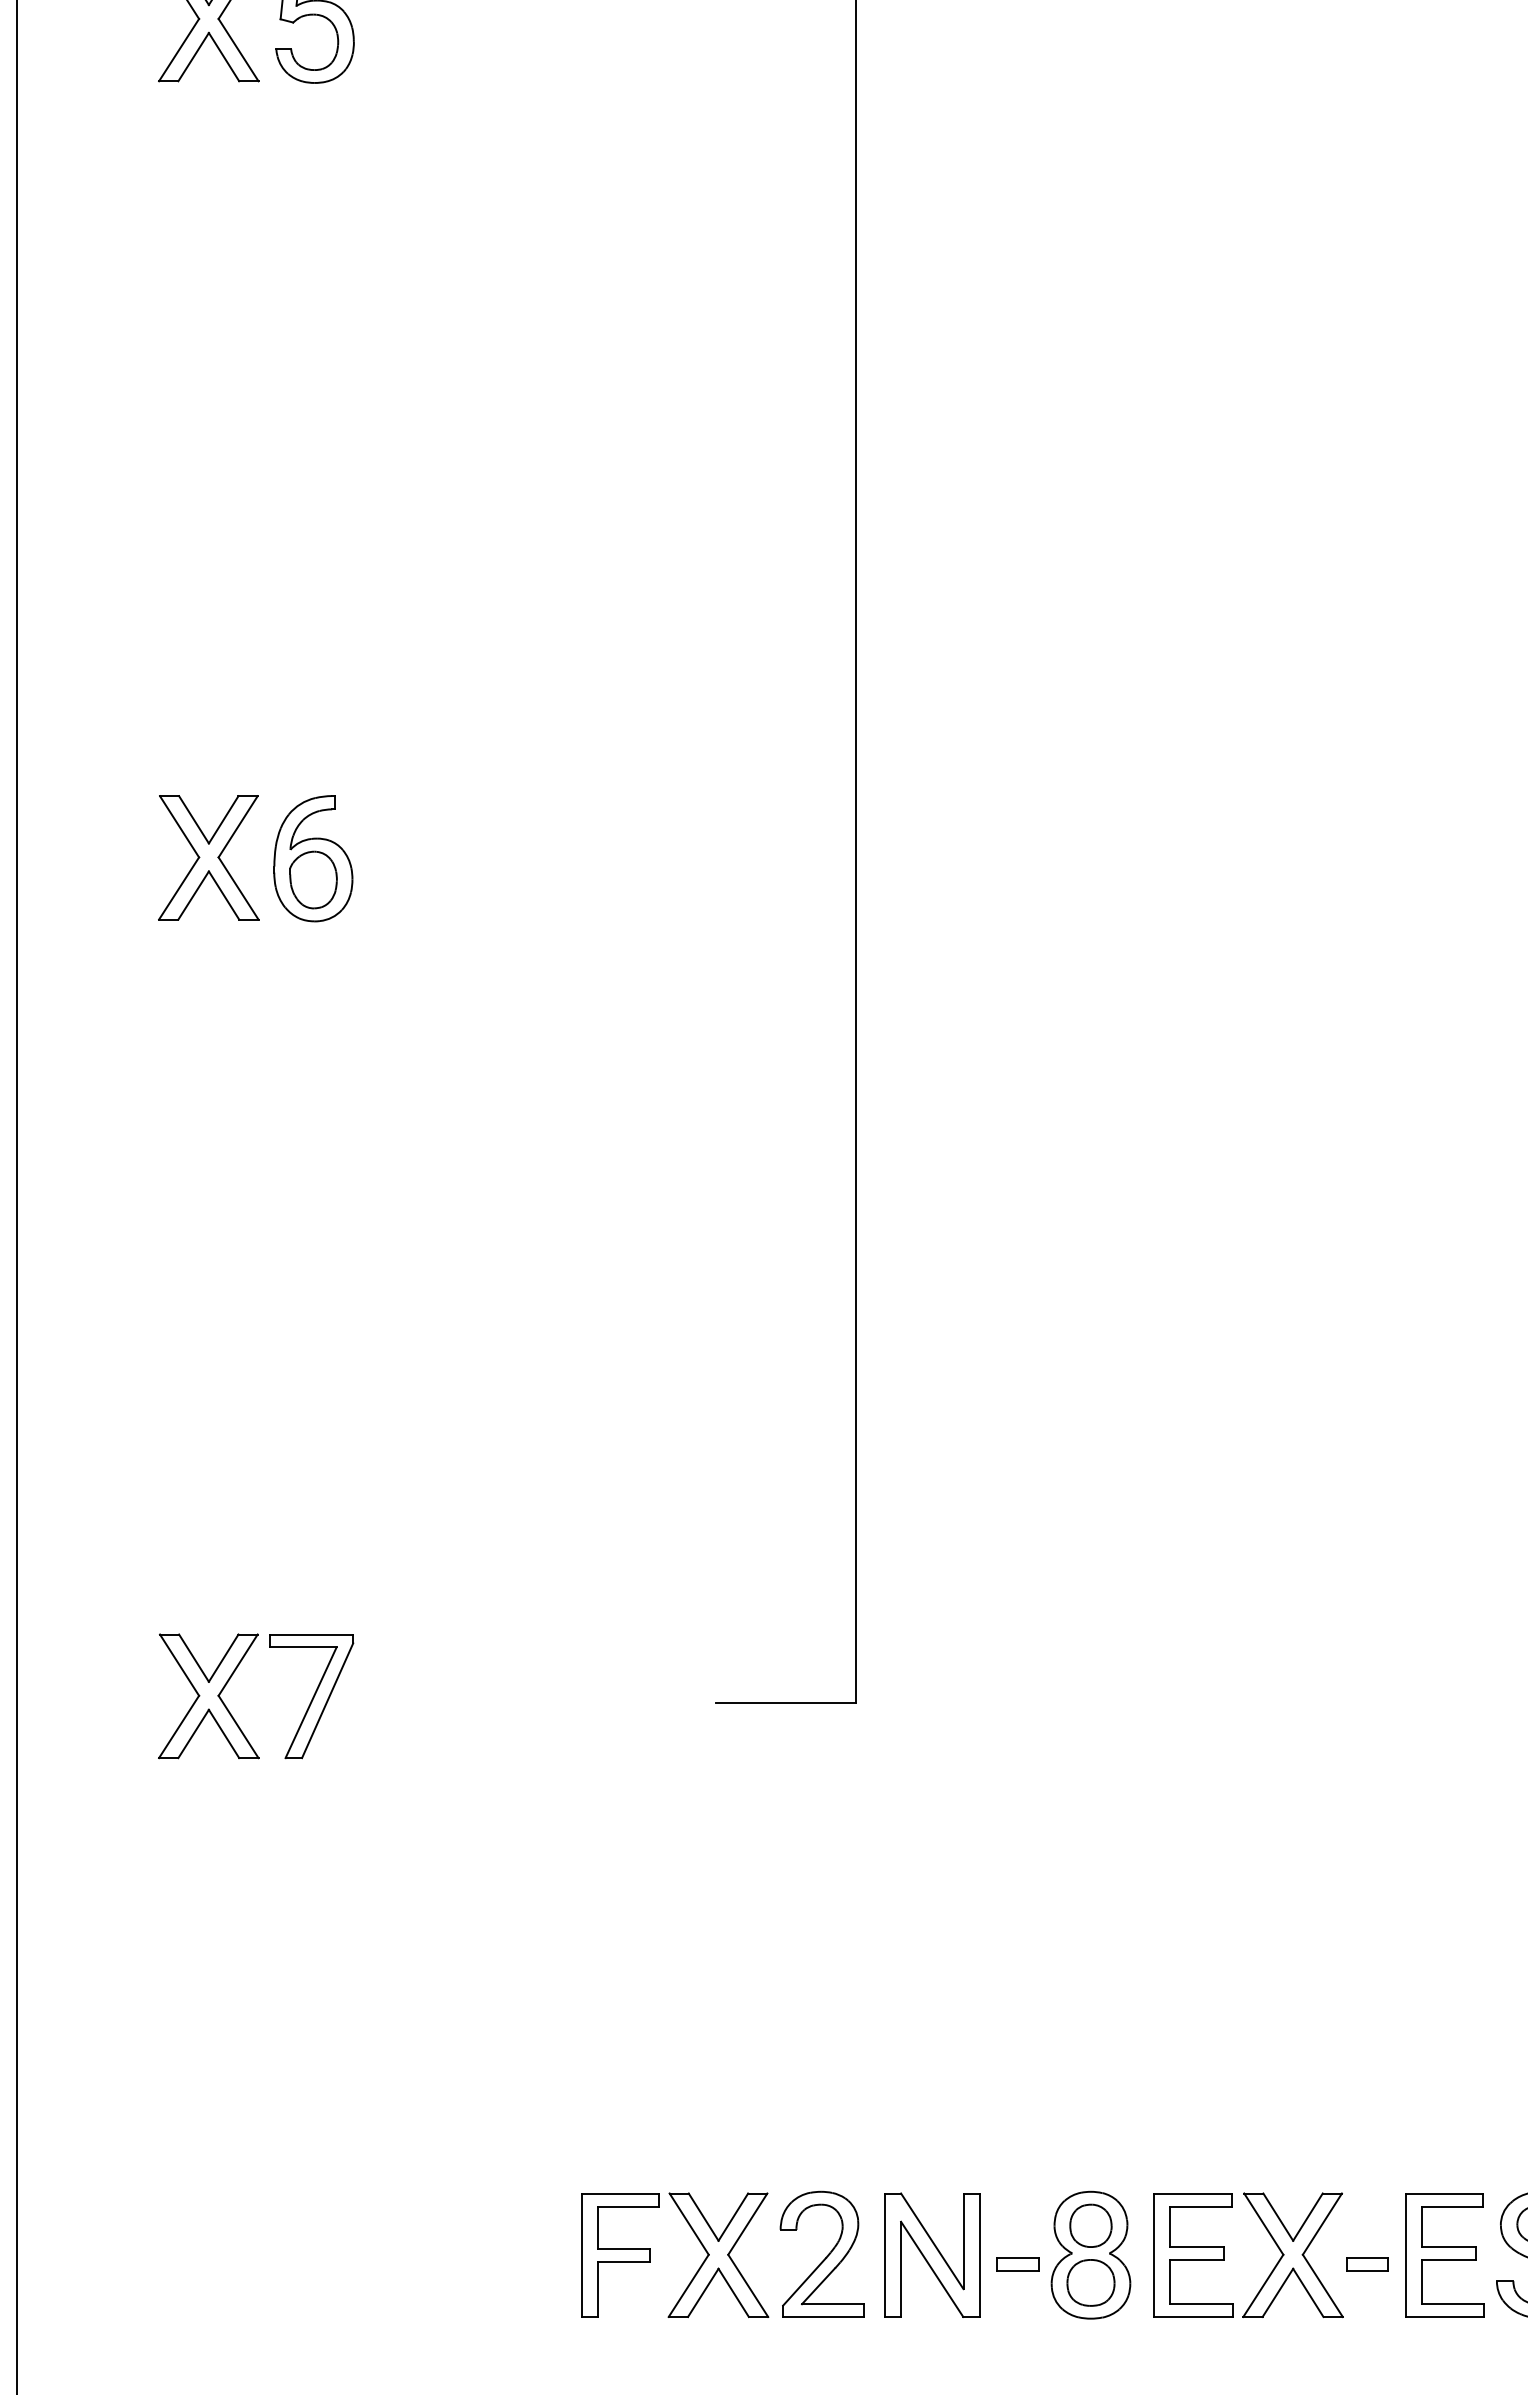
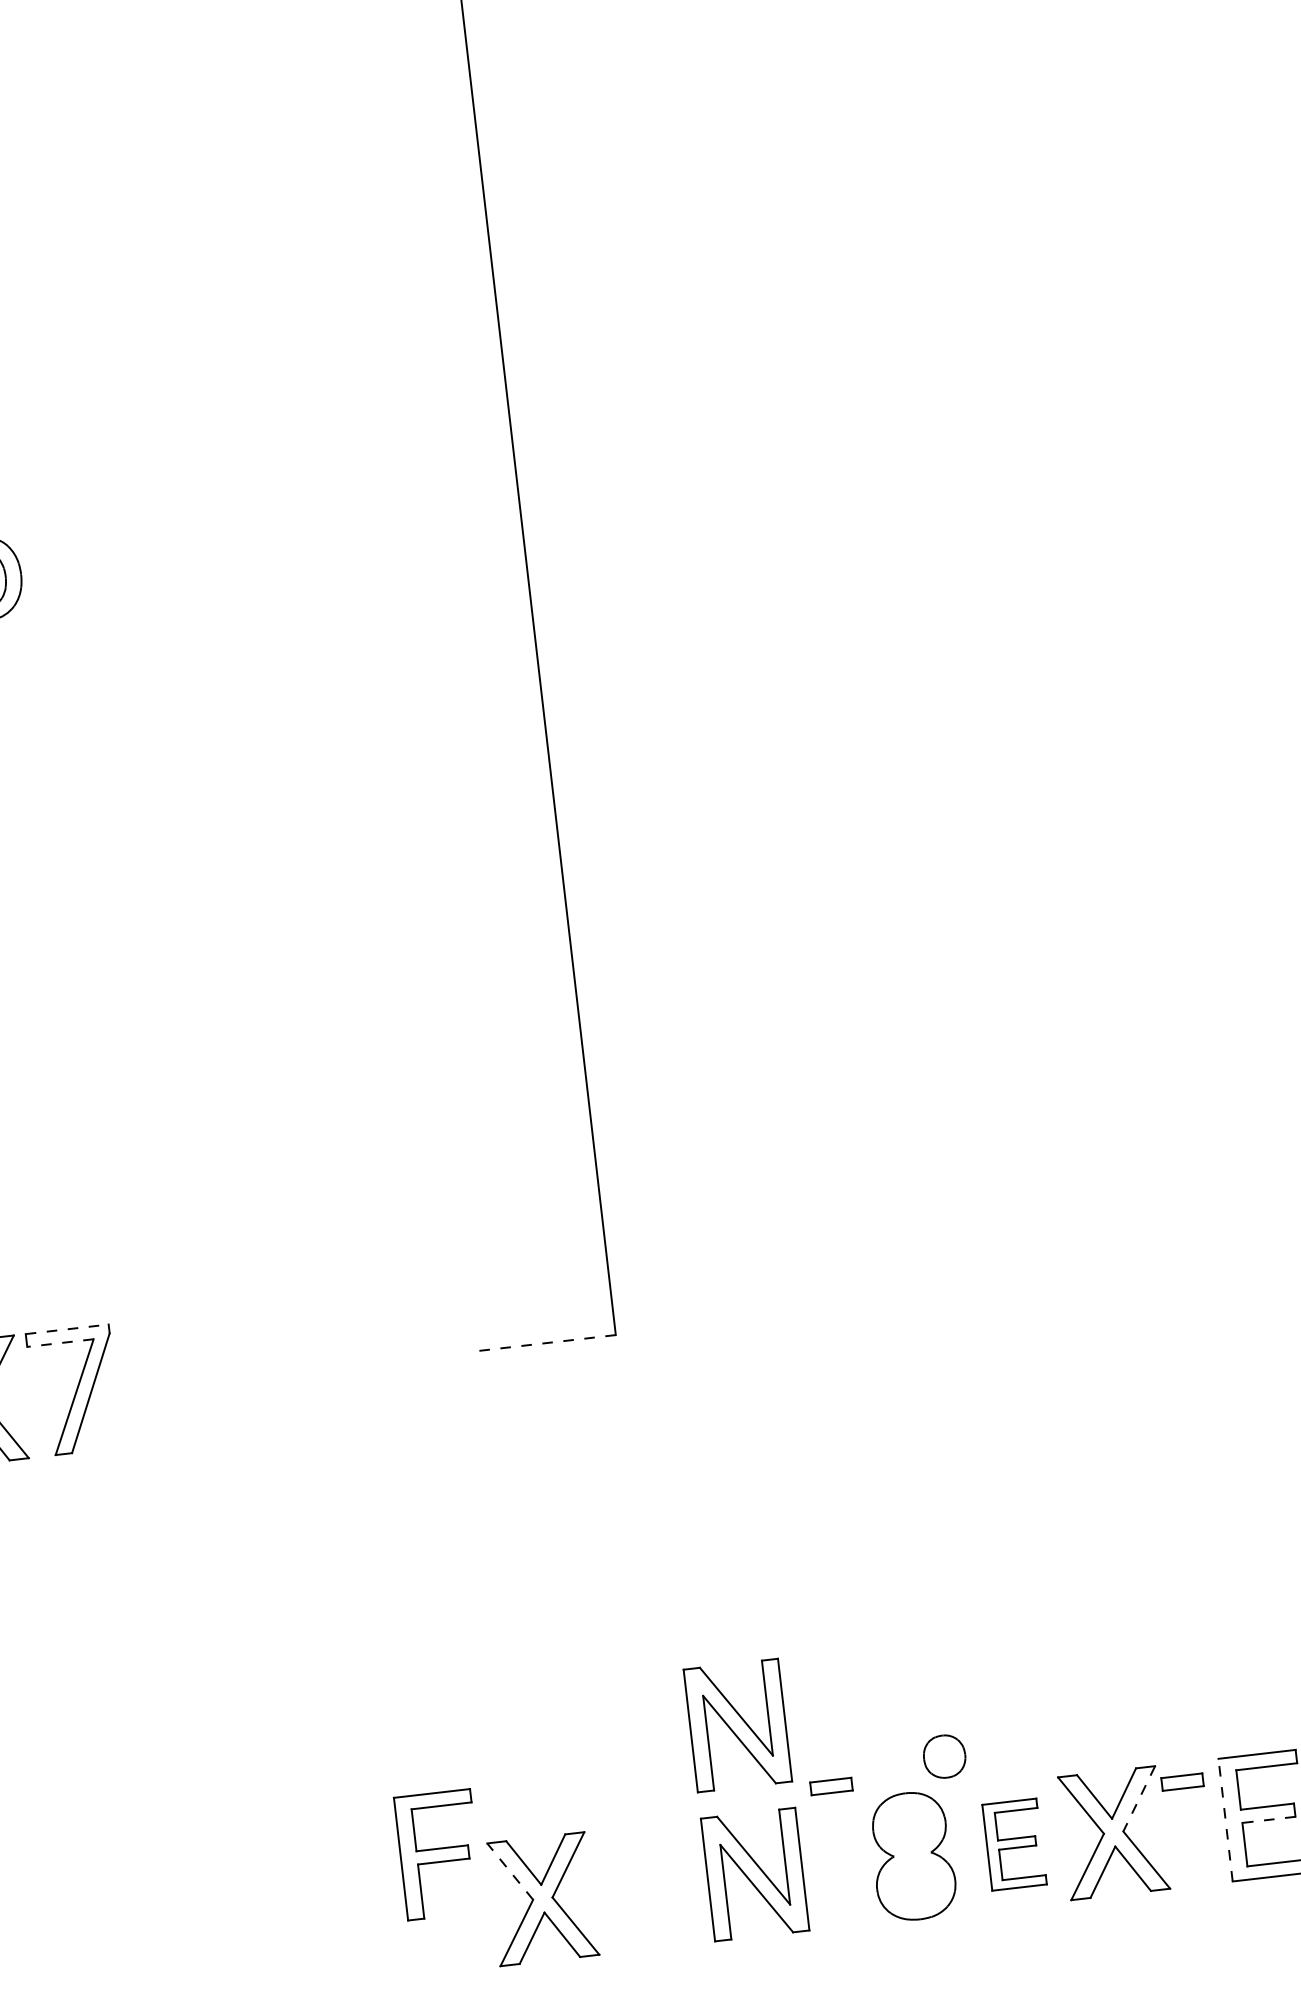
line: (311, 1634) -> (67, 1329), solid -> dashed
line: (302, 1647) -> (59, 1343), solid -> dashed
line: (785, 1703) -> (546, 1343), solid -> dashed
part: (932, 2104) -> (738, 1724), added
line: (688, 2223) -> (509, 1871), solid -> dashed
line: (1322, 2224) -> (1139, 1799), solid -> dashed
part: (1090, 2225) -> (944, 1756), moved
part: (821, 2253) -> (645, 1885), removed
part: (620, 2255) -> (439, 1855), moved
part: (1193, 2255) -> (1014, 1844), size x0.7
line: (1405, 2255) -> (1225, 1820), solid -> dashed
line: (1448, 2259) -> (1268, 1819), solid -> dashed
part: (1017, 2264) -> (830, 1786), moved
part: (1367, 2264) -> (1182, 1782), moved
part: (1090, 2282) -> (915, 1883), removed

